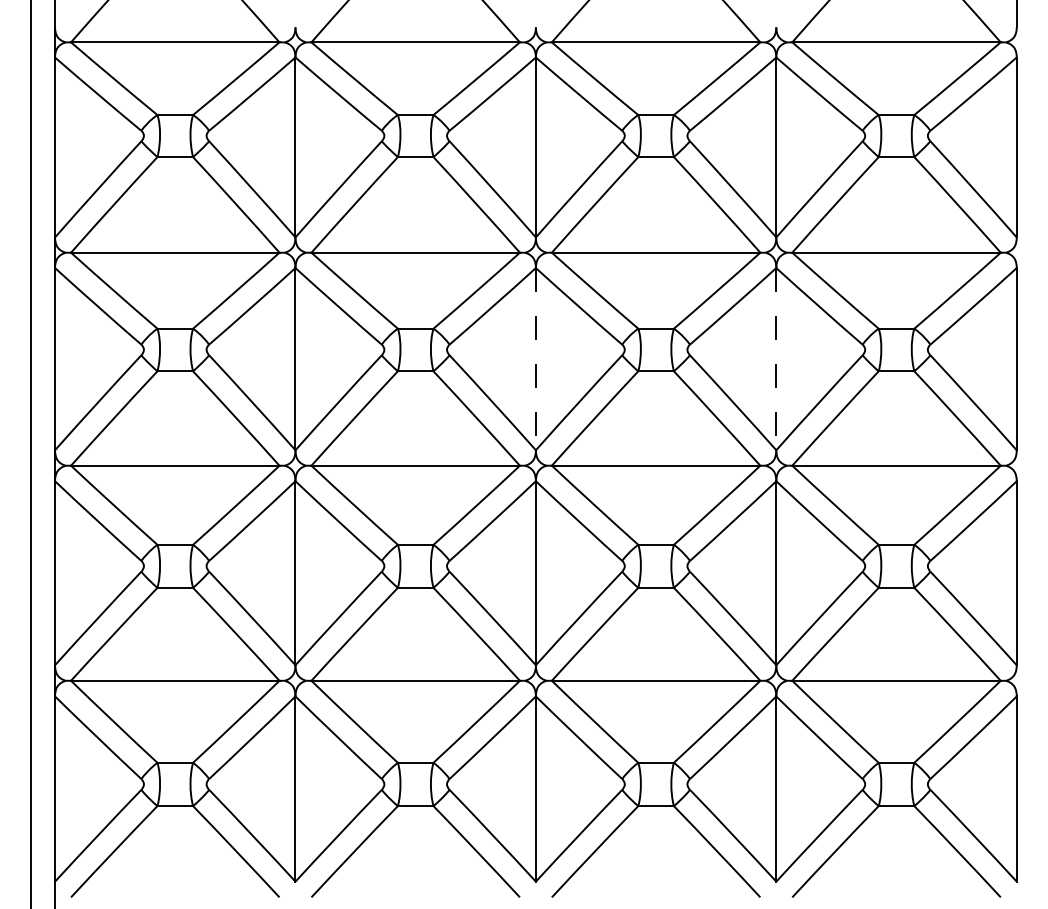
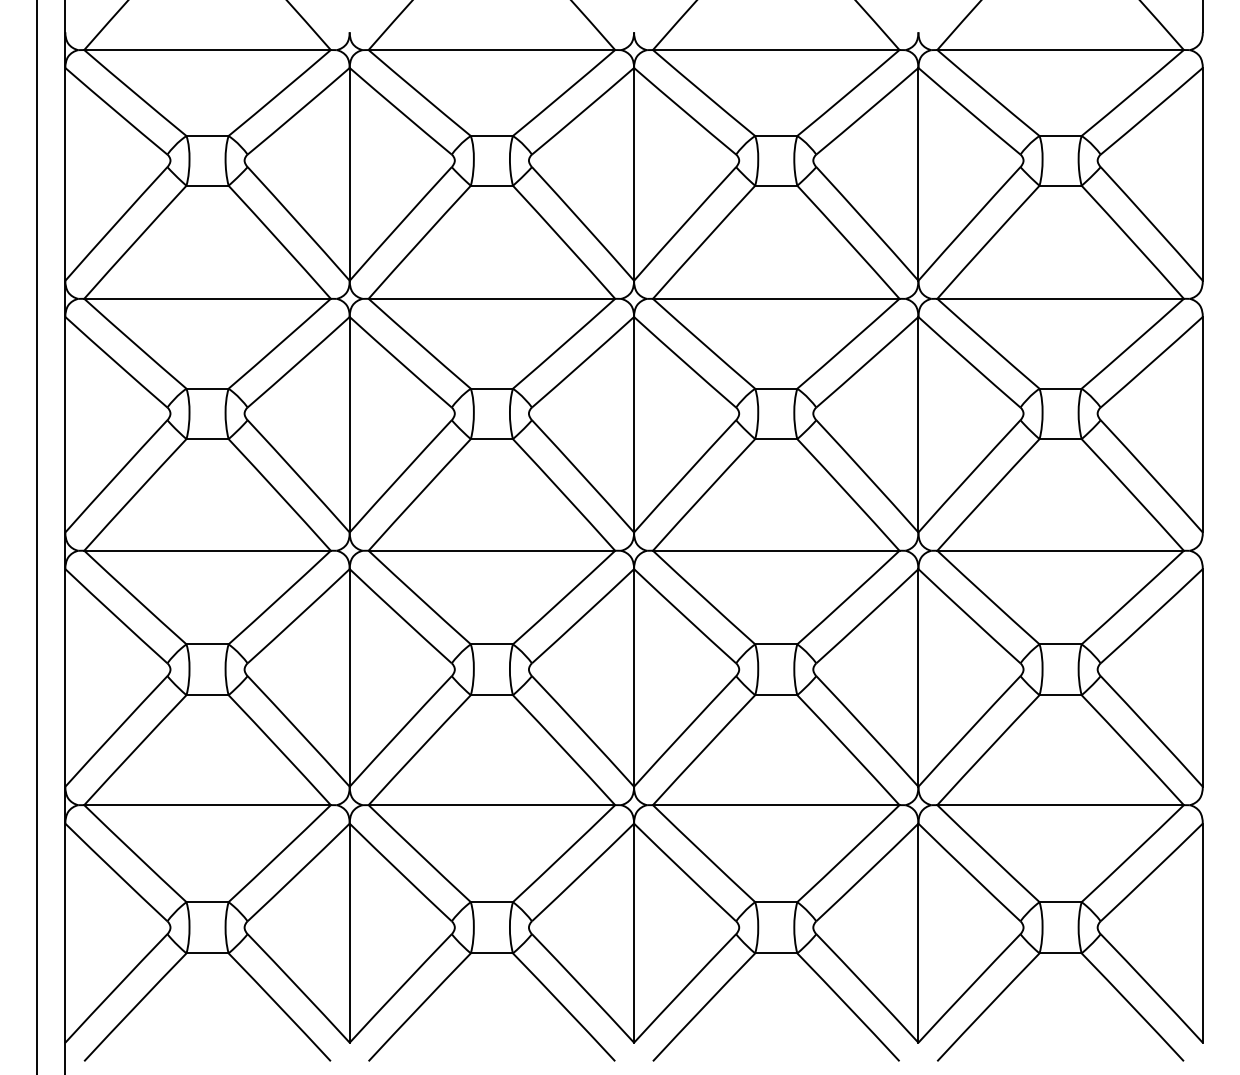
line: (536, 358) -> (634, 424), dashed -> solid
line: (776, 358) -> (918, 424), dashed -> solid

